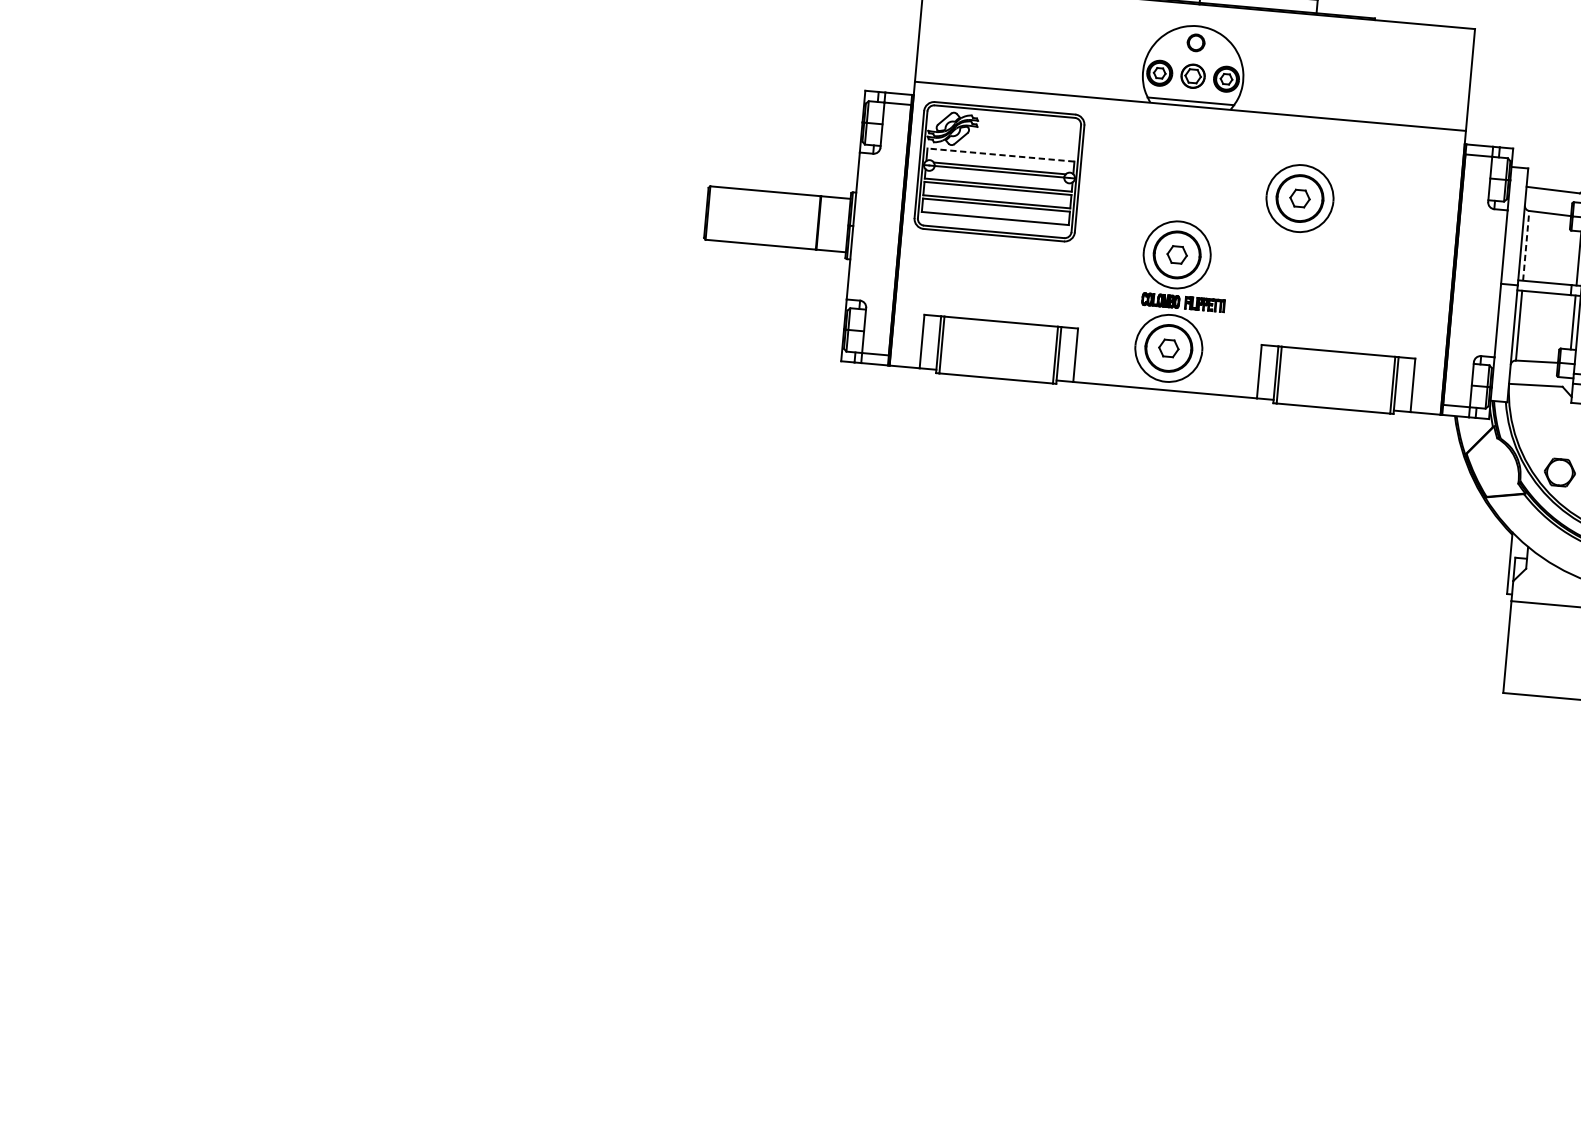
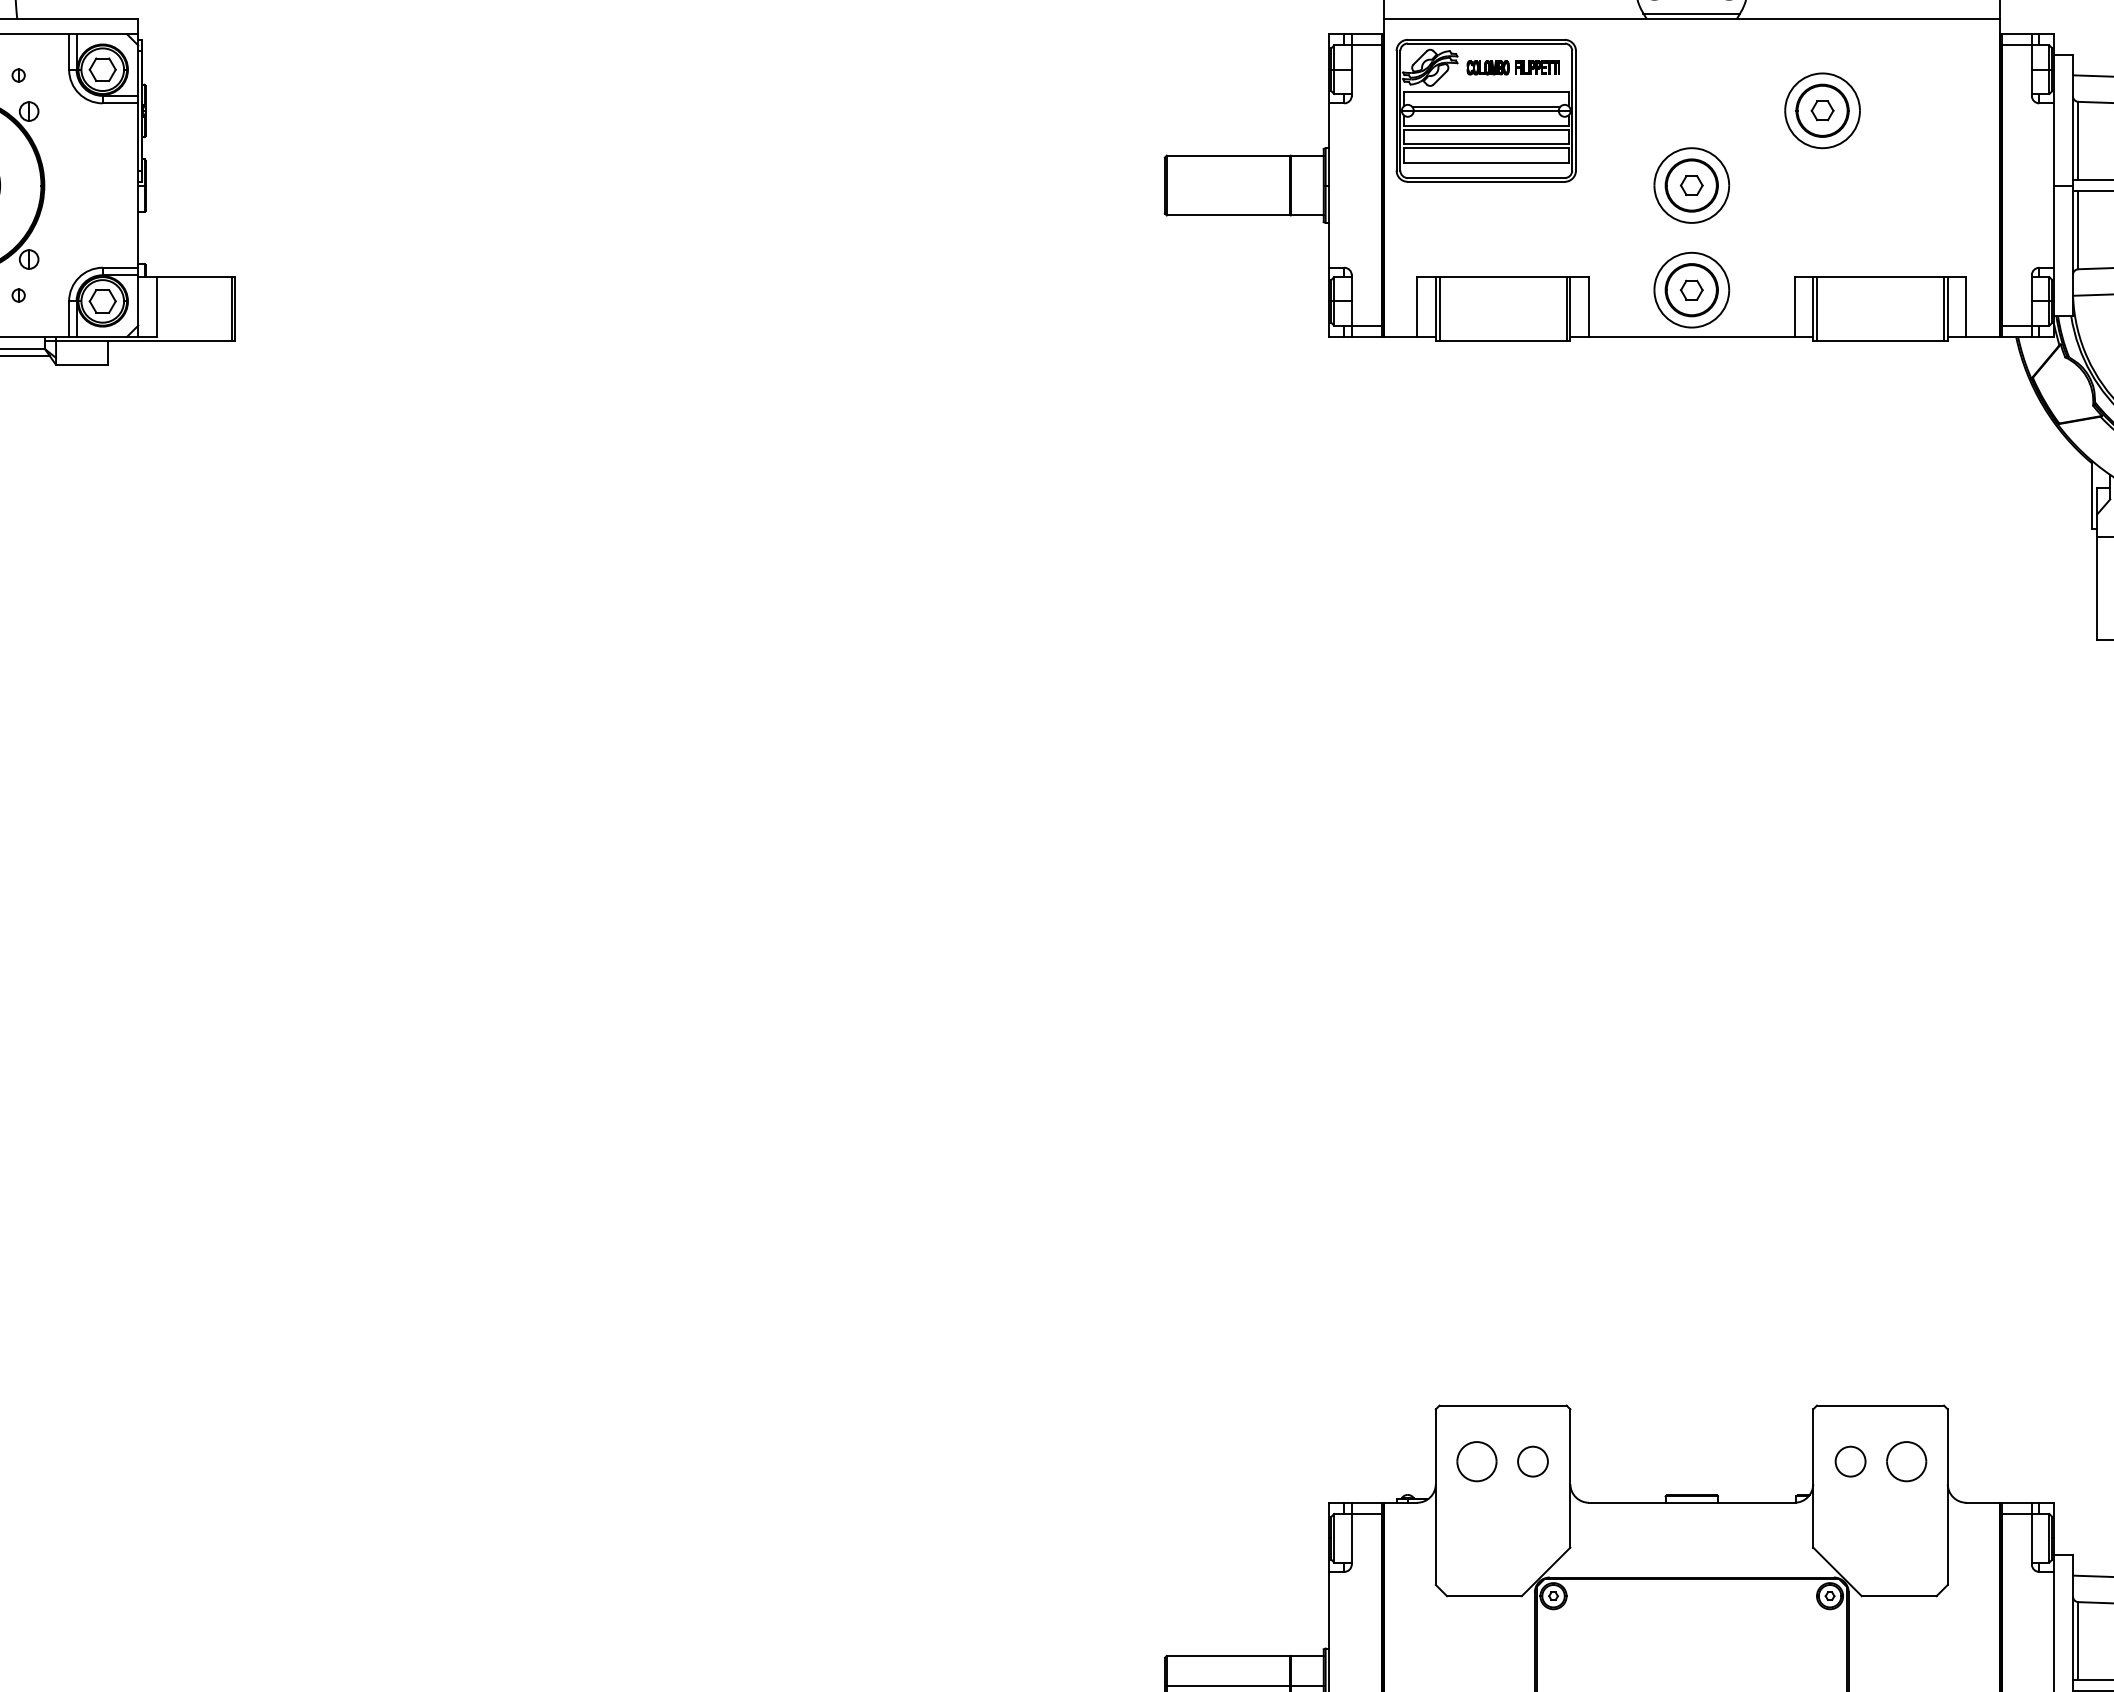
line: (1000, 155) -> (1485, 92), dashed -> solid
line: (1526, 245) -> (2078, 140), dashed -> solid
part: (1182, 302) -> (1512, 67), moved

